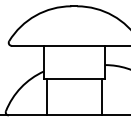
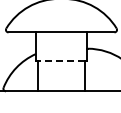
line: (74, 79) -> (61, 60), solid -> dashed

